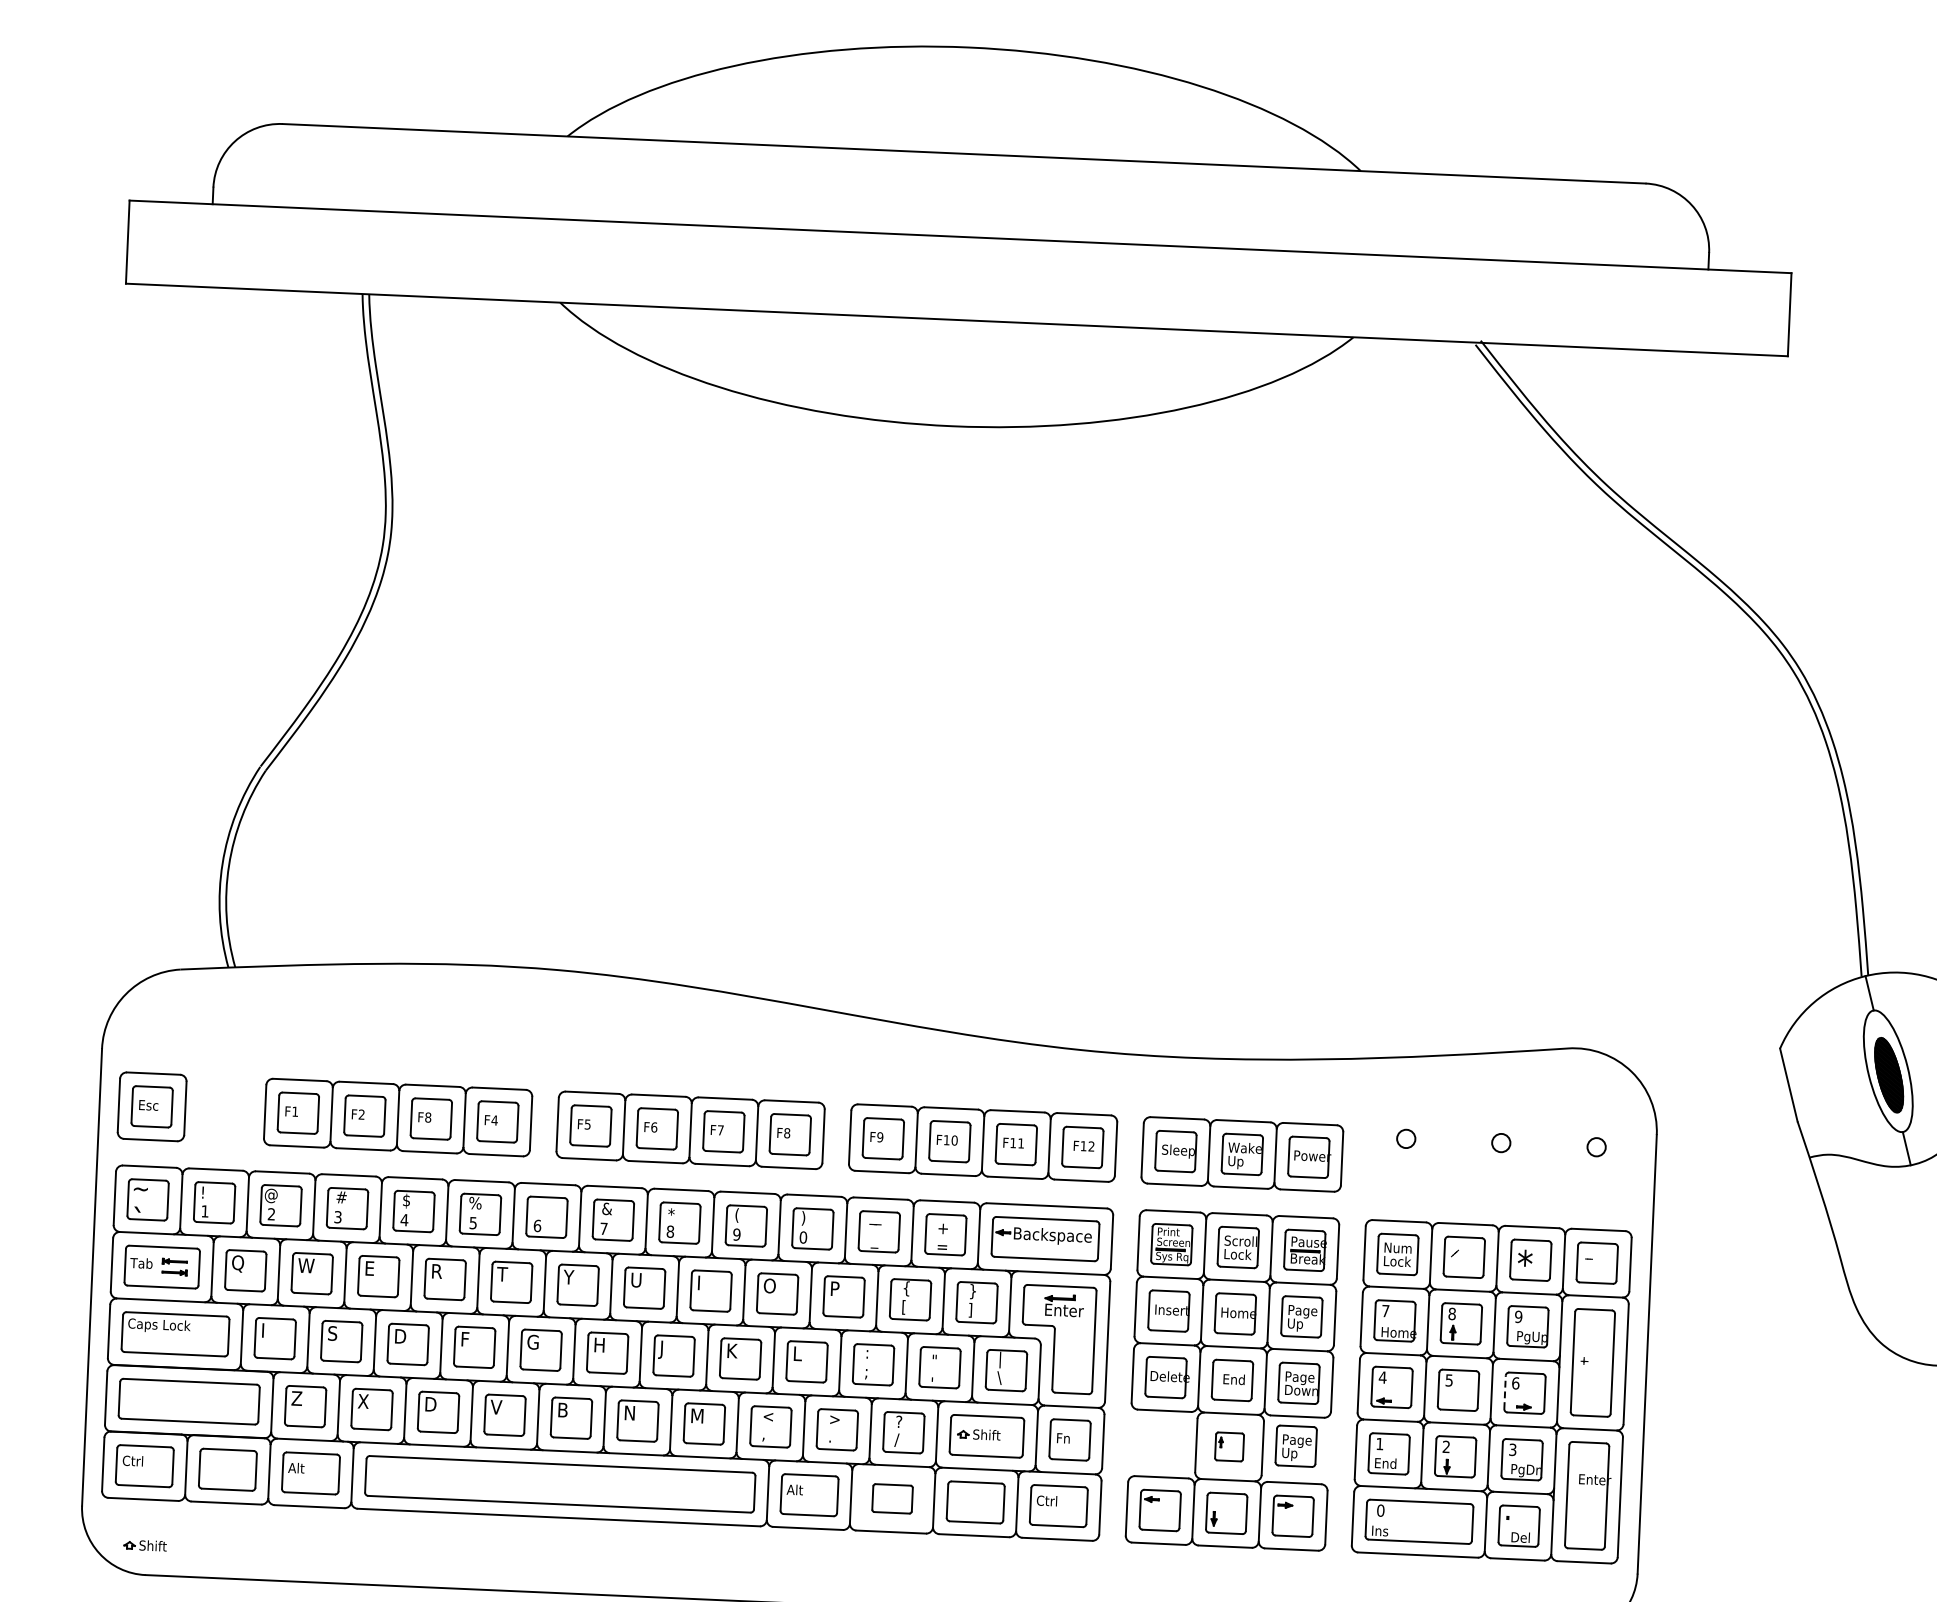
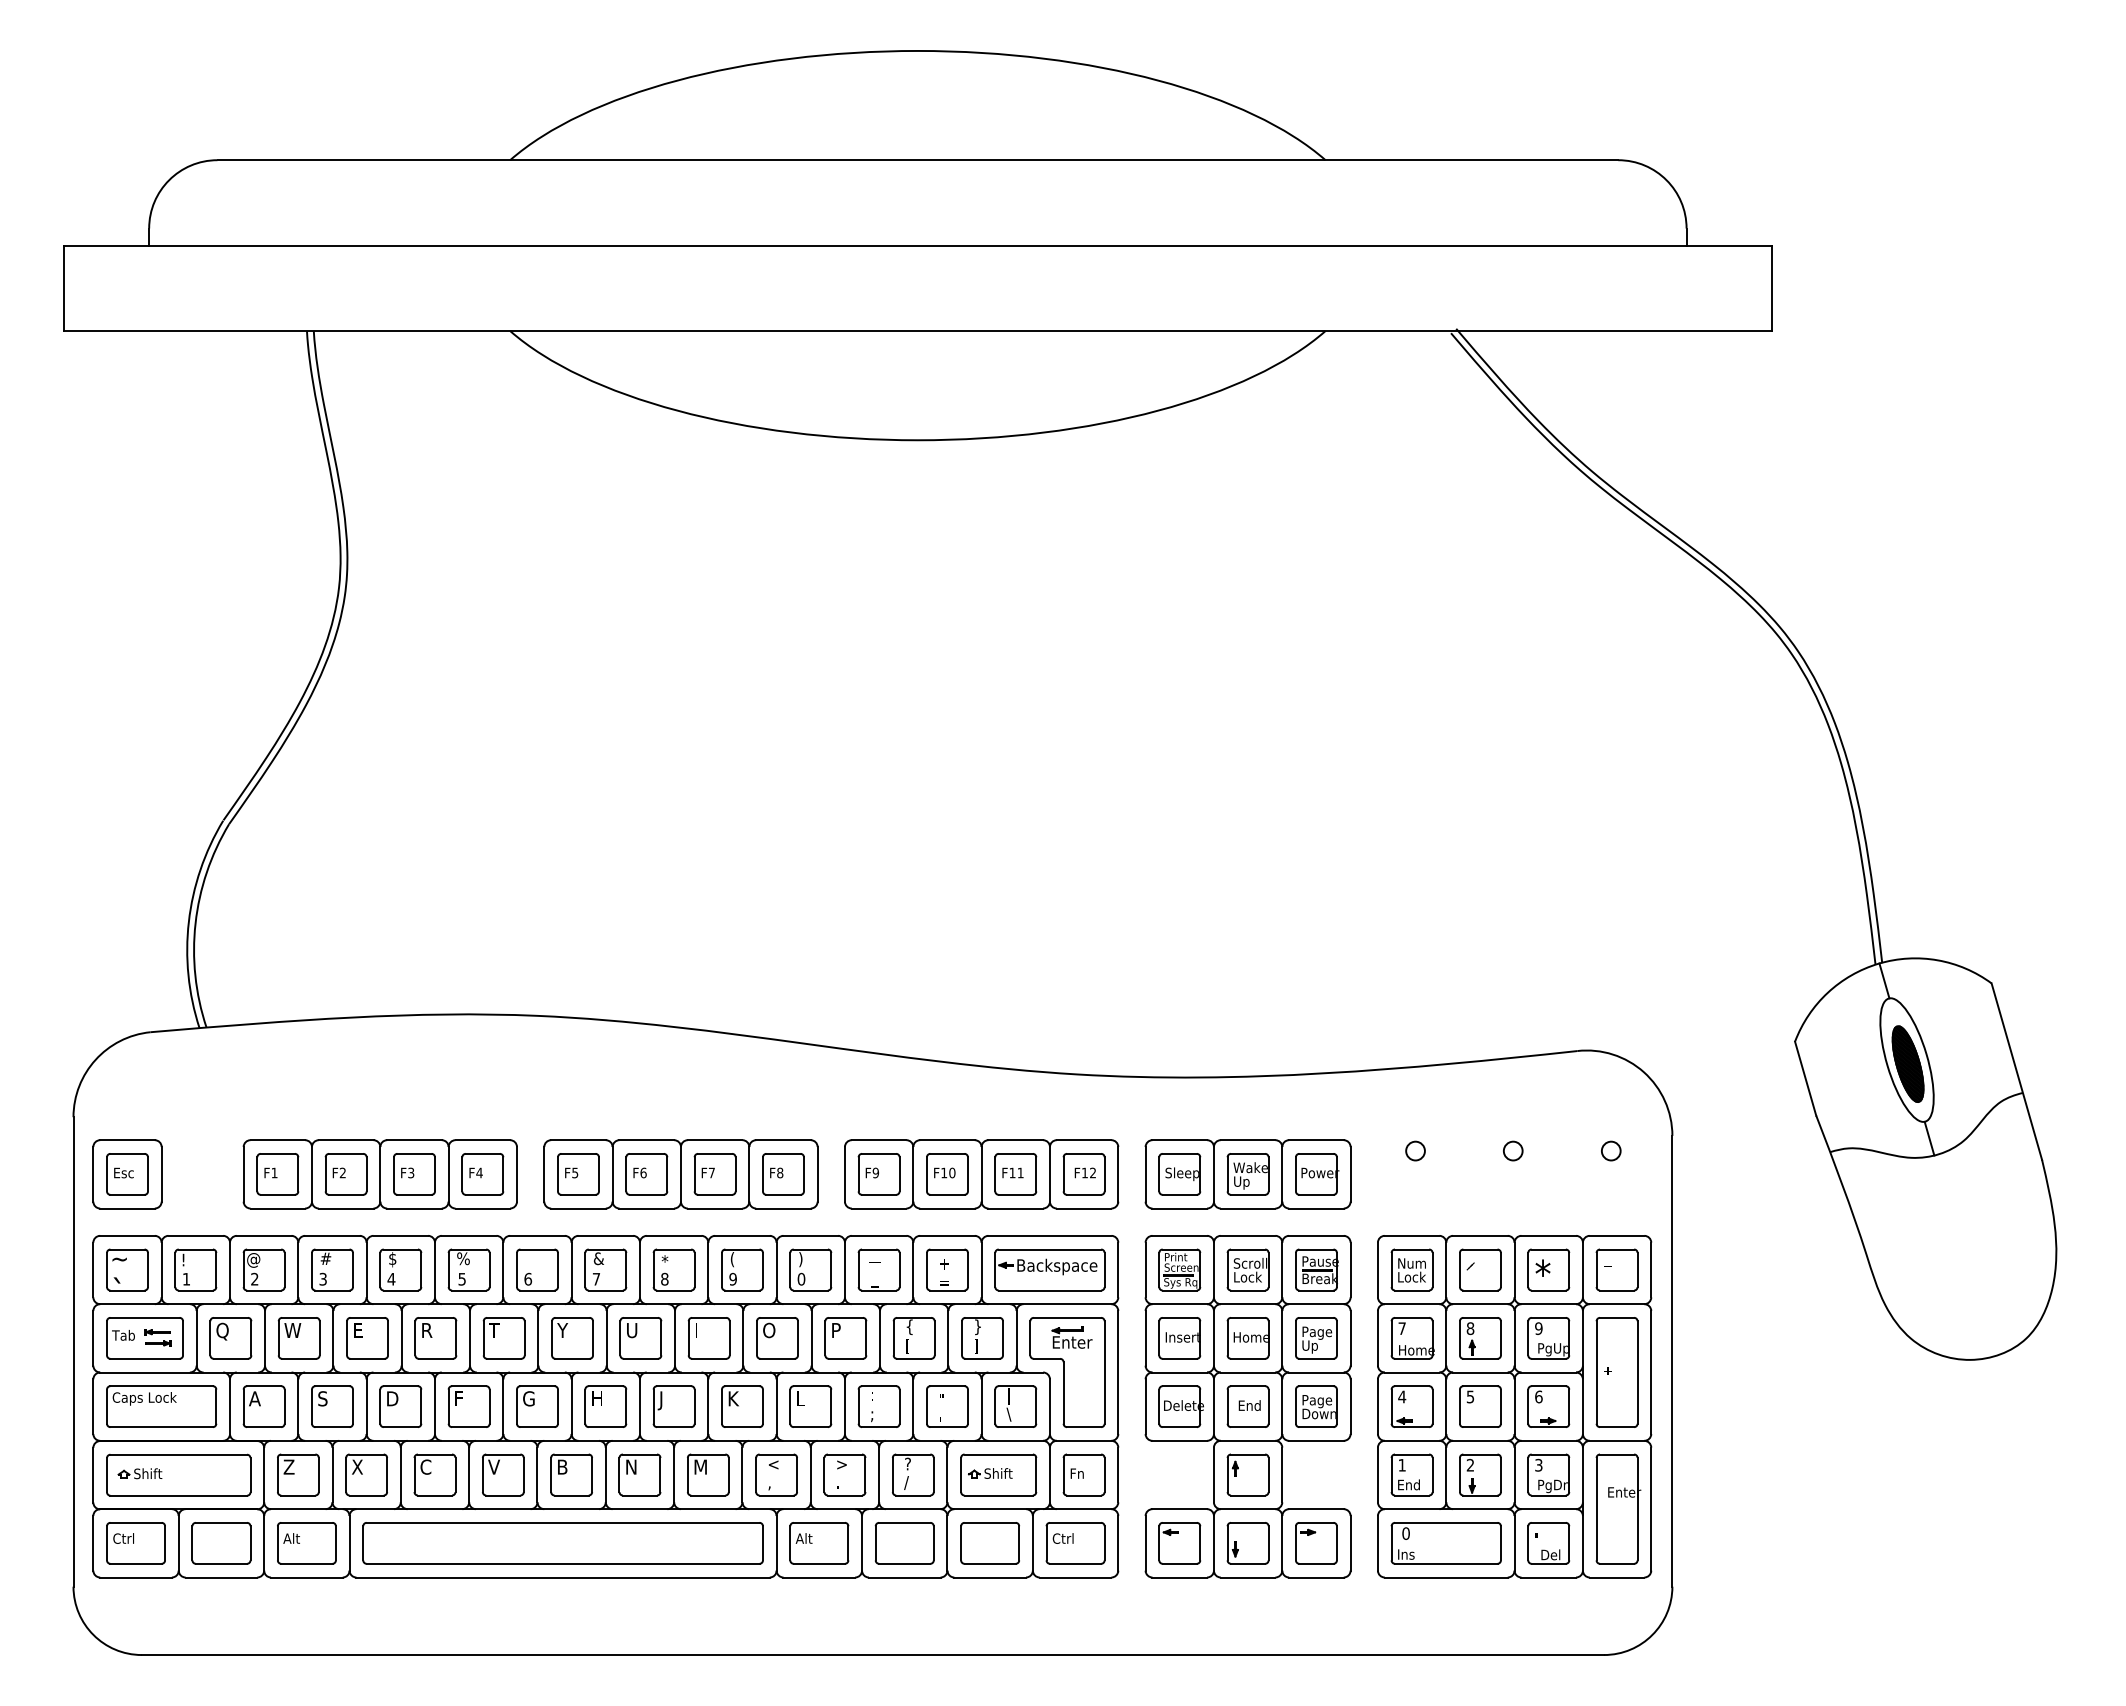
text: (428, 1117) -> (411, 1172), F8 -> F3
text: (266, 1330) -> (254, 1398), I -> A
line: (1505, 1392) -> (1528, 1406), dashed -> solid
text: (430, 1403) -> (426, 1466), D -> C
part: (1229, 1446) -> (1247, 1474), size x1.43
part: (1296, 1446) -> (1316, 1471), removed
part: (892, 1498) -> (904, 1543), size x1.43
part: (144, 1545) -> (139, 1473), moved

